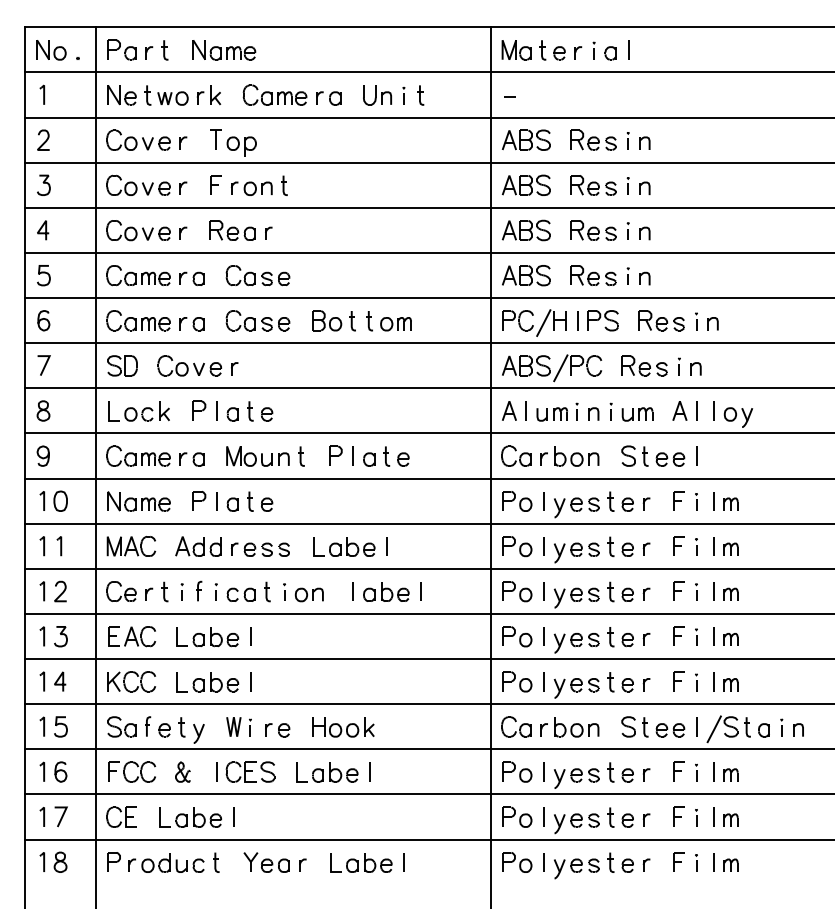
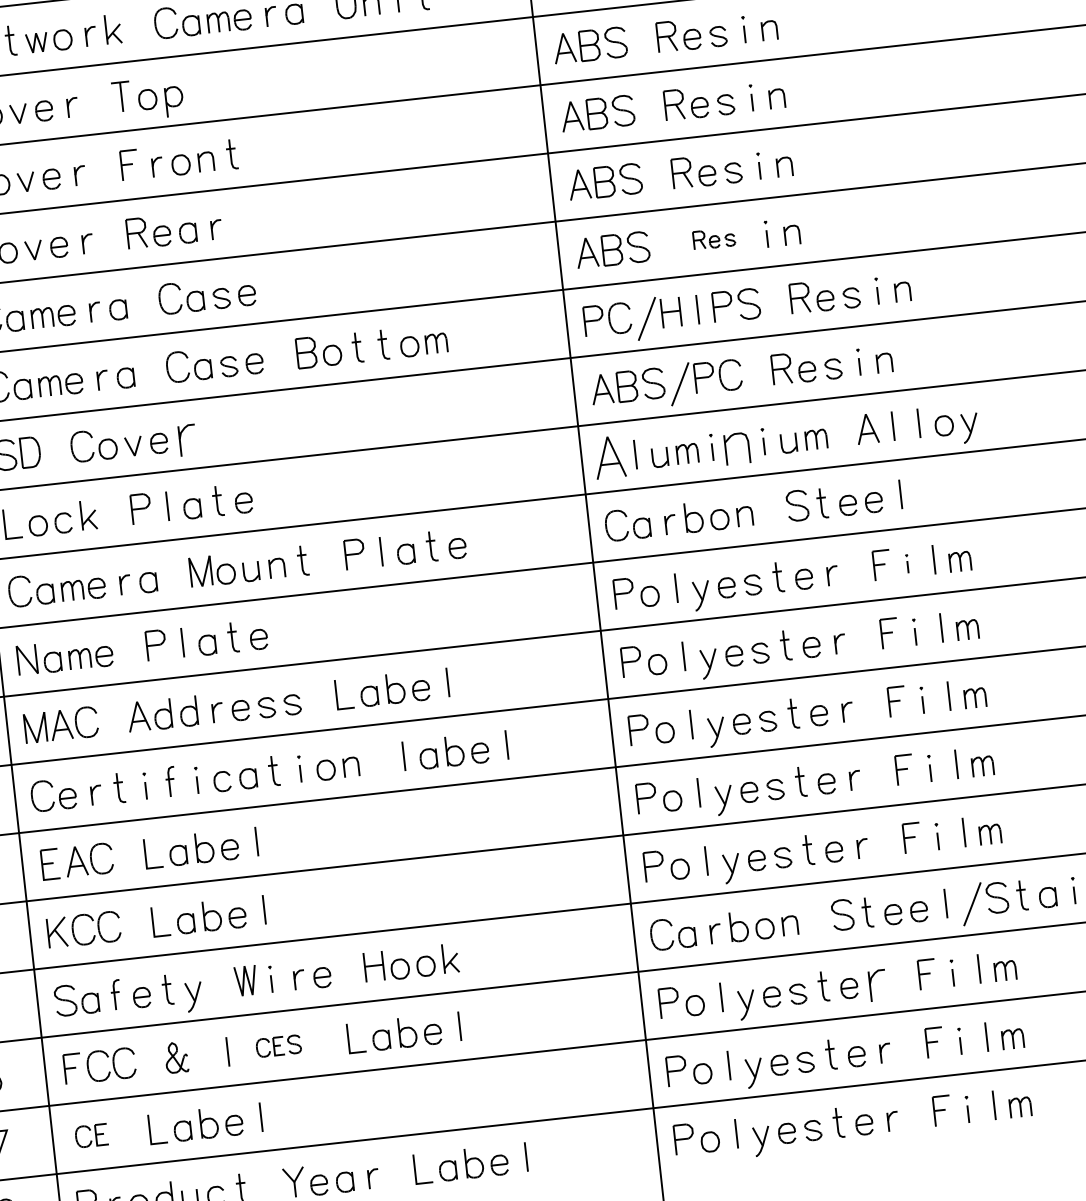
part: (593, 275) -> (714, 238), size x0.6
part: (234, 368) -> (187, 439), size x1.6
part: (509, 410) -> (609, 456), size x1.4
part: (593, 413) -> (737, 447), size x1.6
part: (696, 501) -> (907, 562), size x0.7
part: (250, 771) -> (278, 1045), size x0.6
part: (646, 774) -> (877, 983), size x1.6
part: (121, 816) -> (91, 1134), size x0.7

